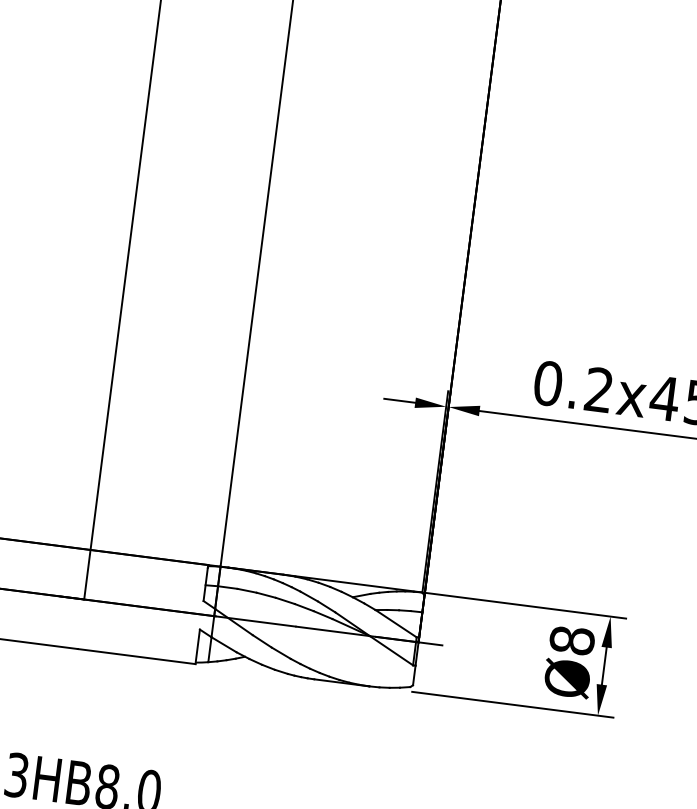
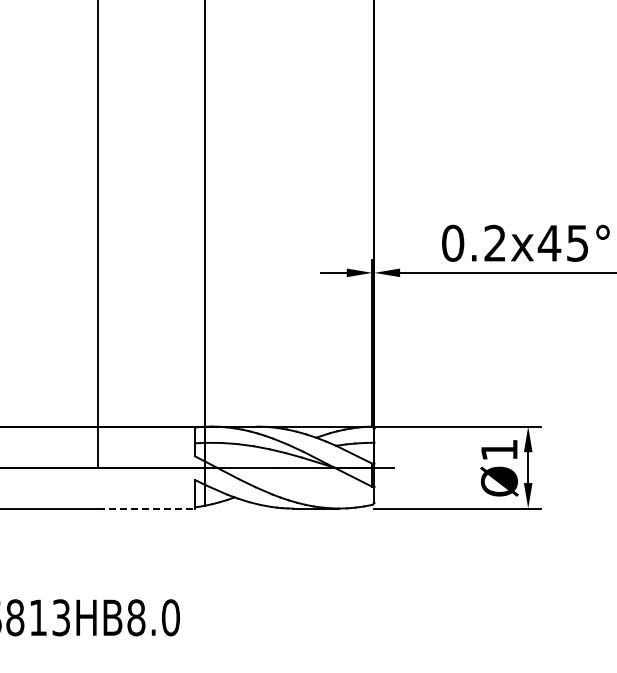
text: (571, 640) -> (498, 450), Ø8 -> Ø1
line: (136, 656) -> (146, 508), solid -> dashed

